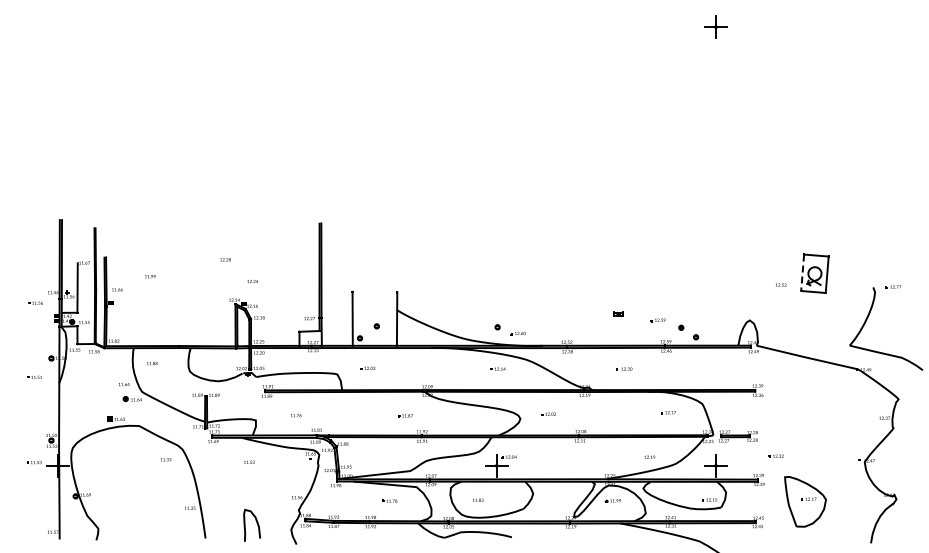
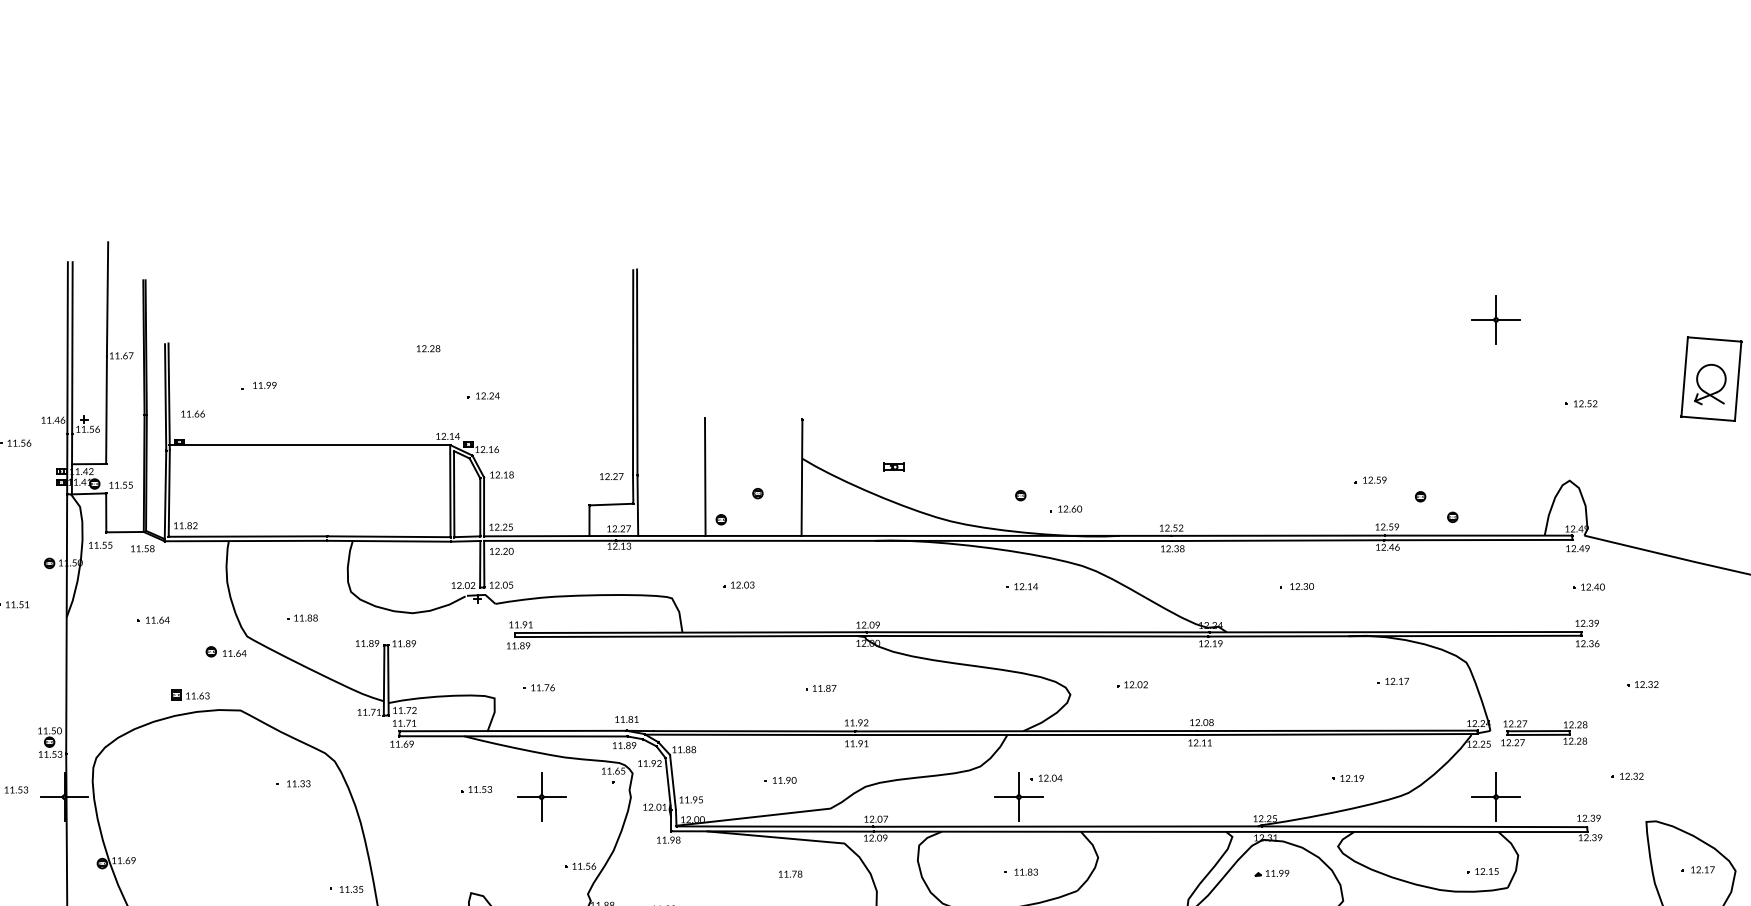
line: (77, 236) -> (106, 298), added
part: (715, 246) -> (1494, 319), added
line: (802, 273) -> (1684, 378), dashed -> solid
text: (781, 284) -> (1586, 402), moved
line: (170, 304) -> (308, 446), added
part: (618, 313) -> (894, 465), moved
part: (152, 363) -> (306, 617), moved
part: (758, 368) -> (1588, 585), added
text: (124, 384) -> (158, 620), moved
part: (783, 413) -> (1642, 683), added
text: (296, 415) -> (543, 687), moved
part: (386, 457) -> (778, 779), added
part: (277, 465) -> (541, 796), added
text: (478, 499) -> (1027, 870), moved

